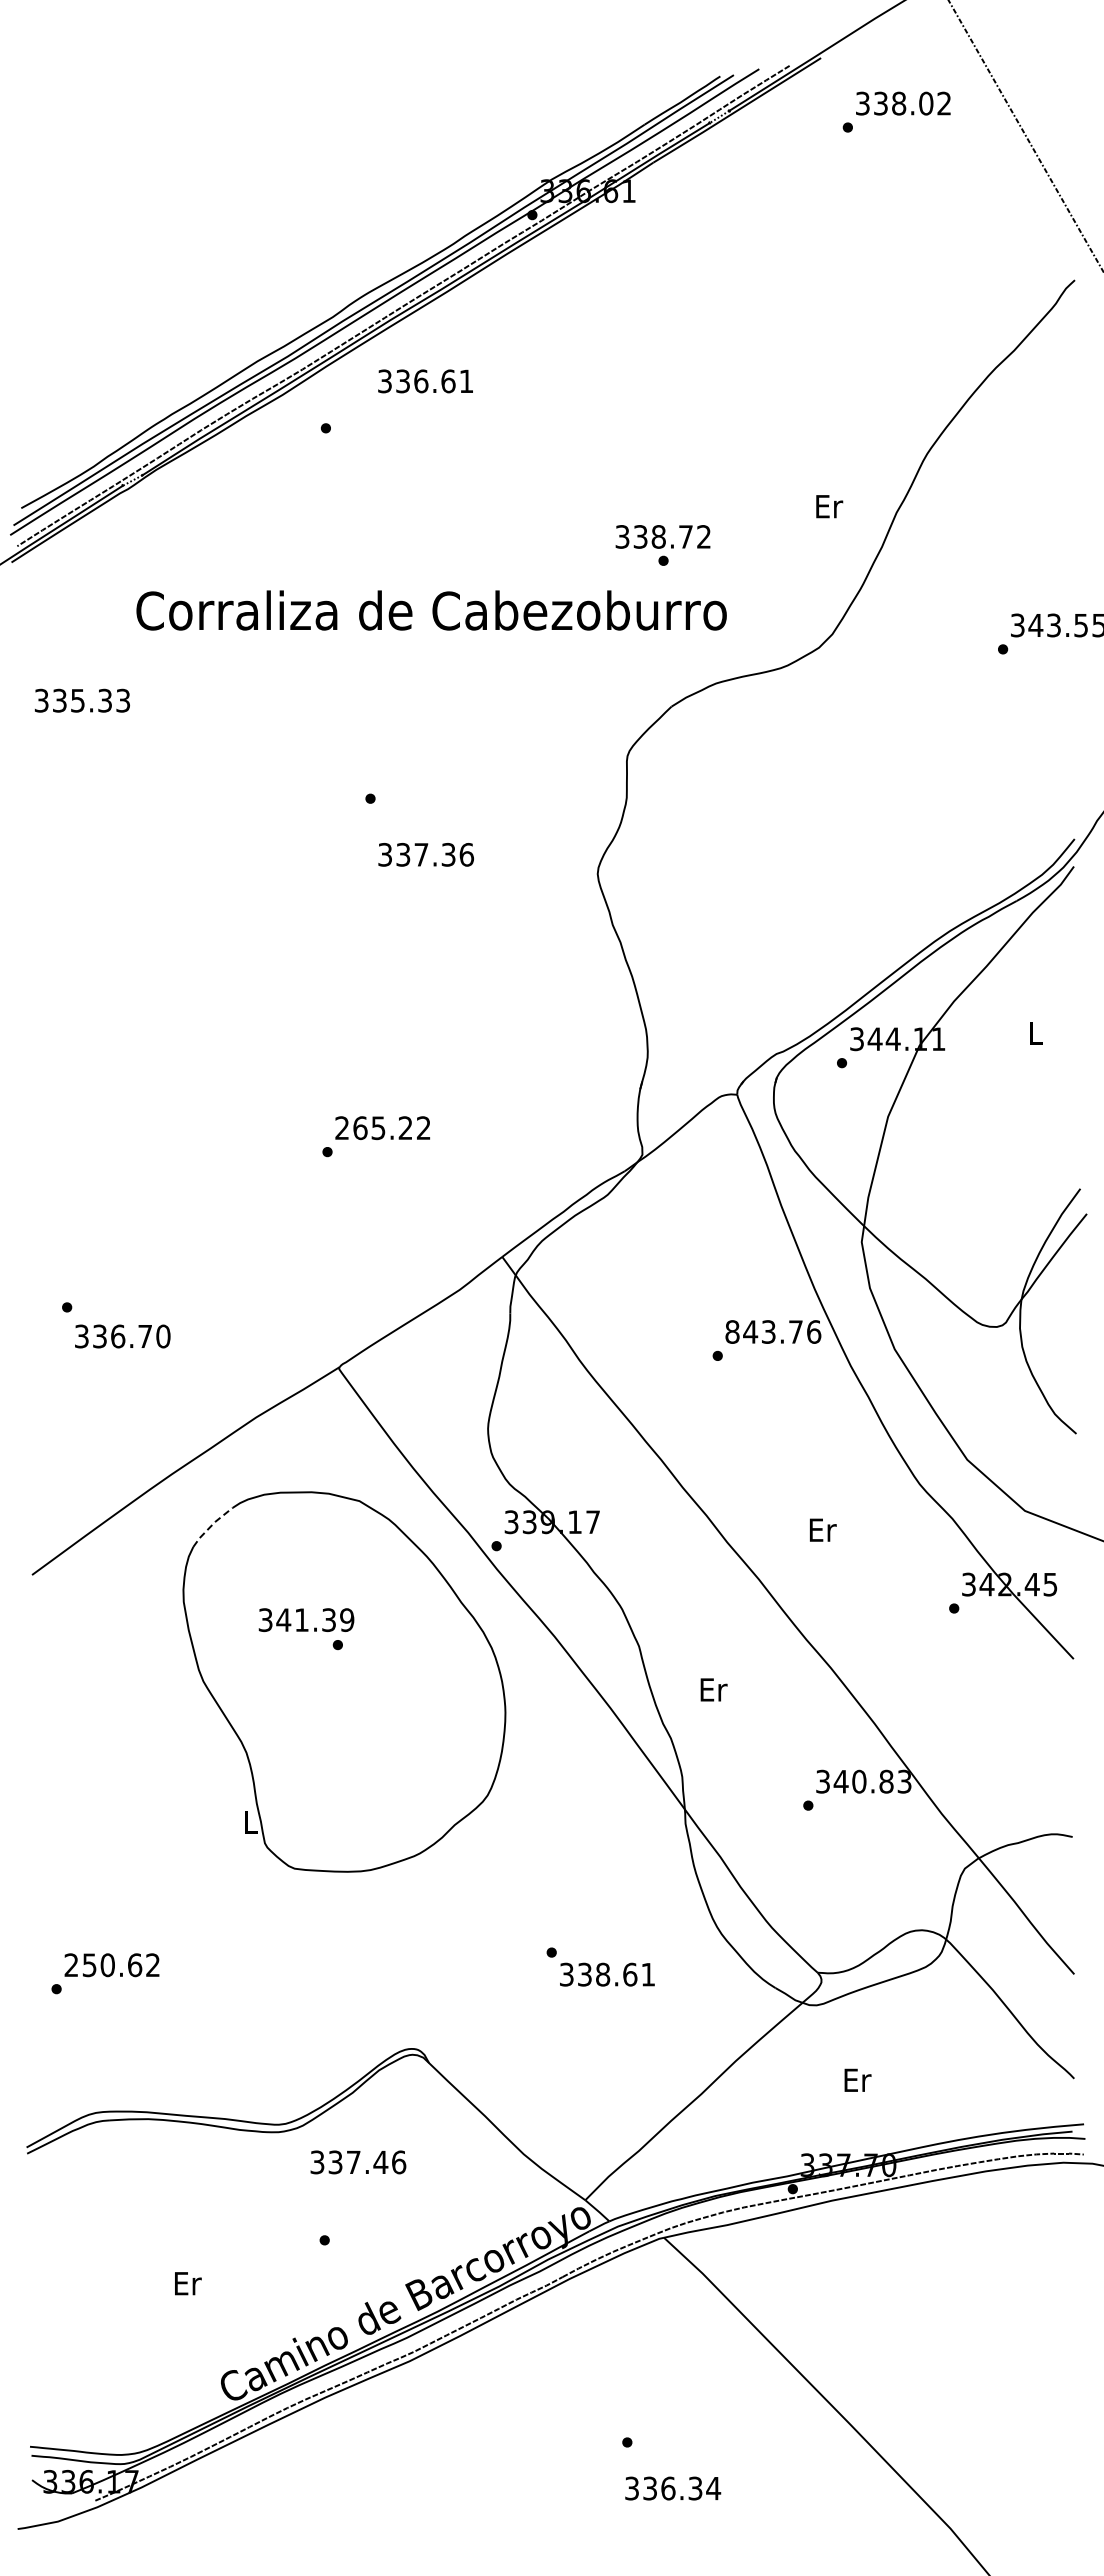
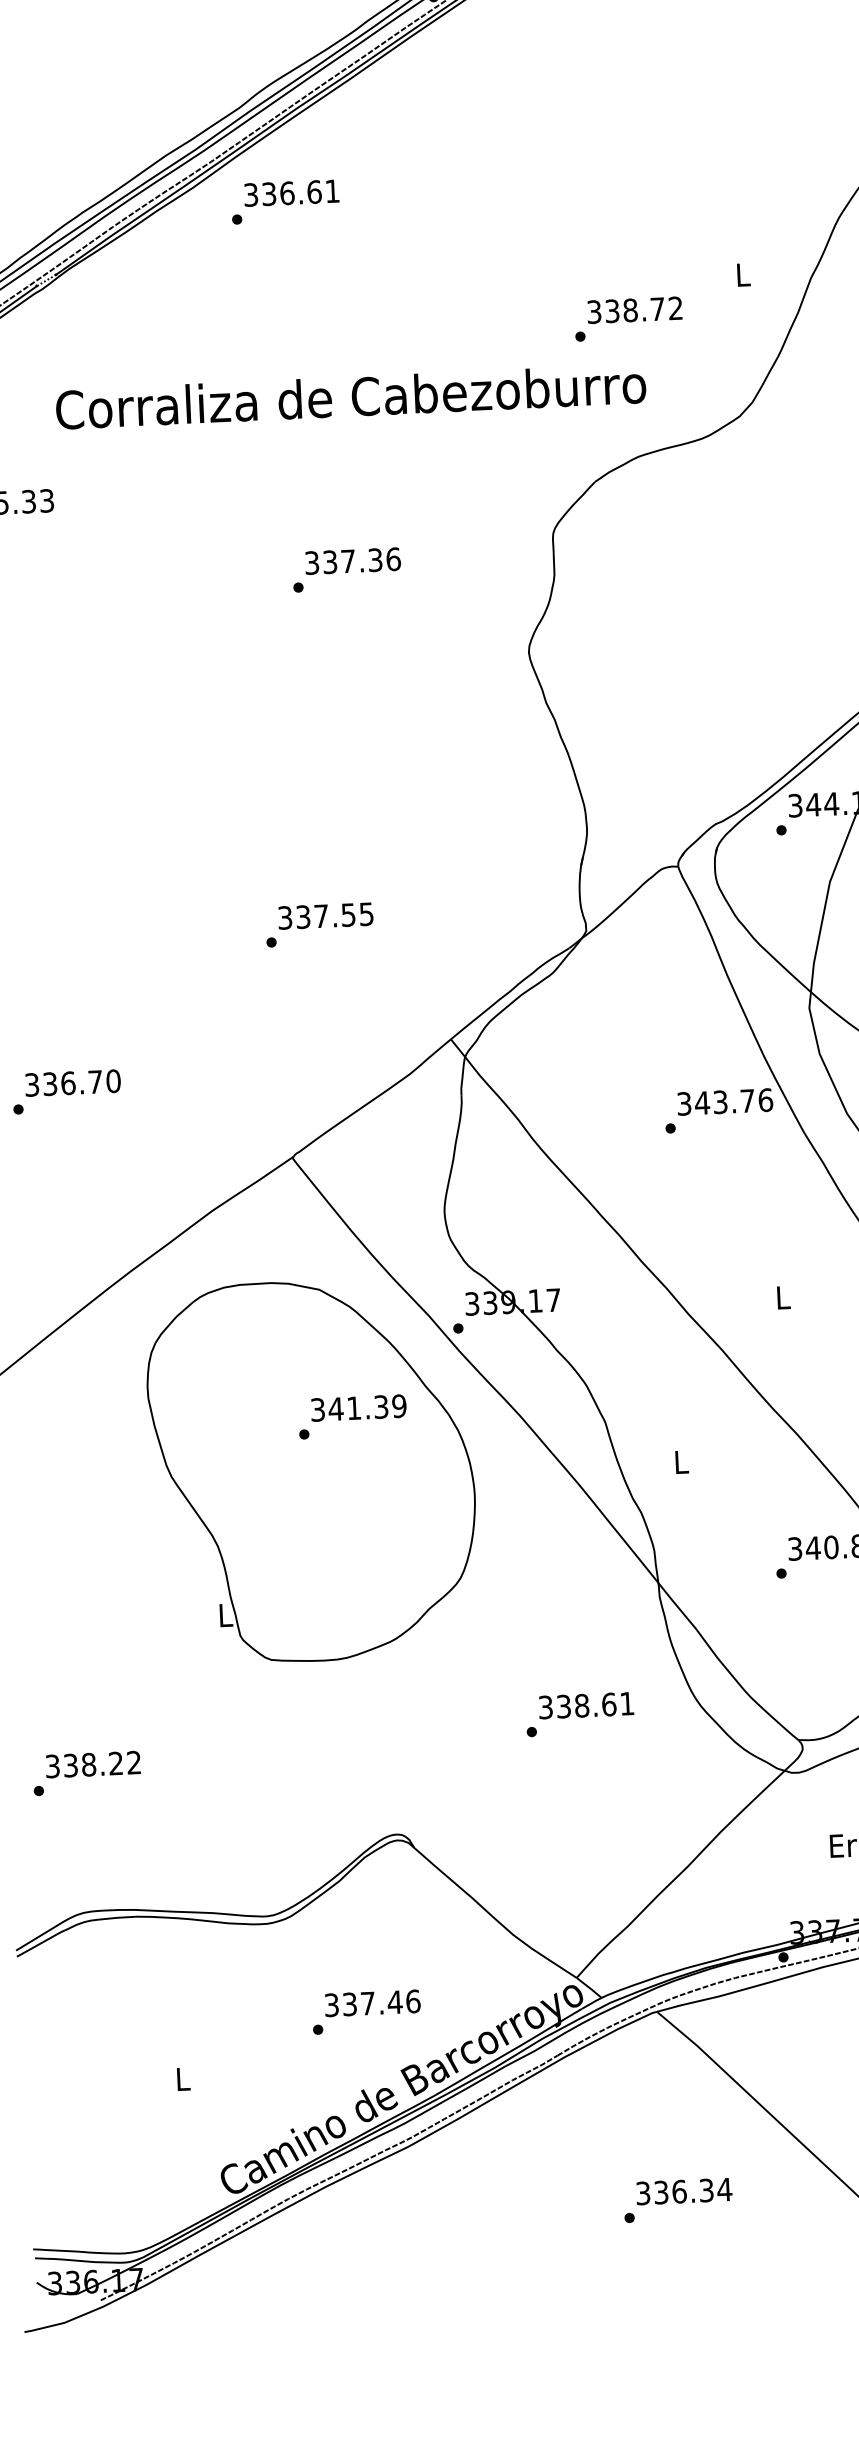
text: (425, 381) -> (291, 193), moved
text: (829, 506) -> (743, 274), Er -> L
text: (662, 536) -> (634, 309), moved
text: (425, 854) -> (352, 560), moved
text: (382, 1128) -> (325, 916), 265.22 -> 337.55
text: (732, 1331) -> (684, 1103), 843.76 -> 343.76
text: (122, 1336) -> (72, 1083), moved
line: (211, 1525) -> (172, 1320), dashed -> solid
text: (822, 1529) -> (783, 1297), Er -> L
text: (306, 1619) -> (358, 1407), moved
text: (713, 1689) -> (681, 1461), Er -> L
text: (103, 1965) -> (84, 1765), 250.62 -> 338.22
text: (607, 1974) -> (586, 1705), moved
text: (358, 2162) -> (372, 2003), moved
text: (188, 2283) -> (184, 2079), Er -> L
text: (673, 2488) -> (684, 2191), moved

